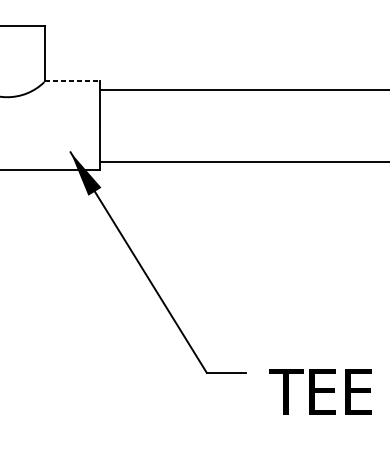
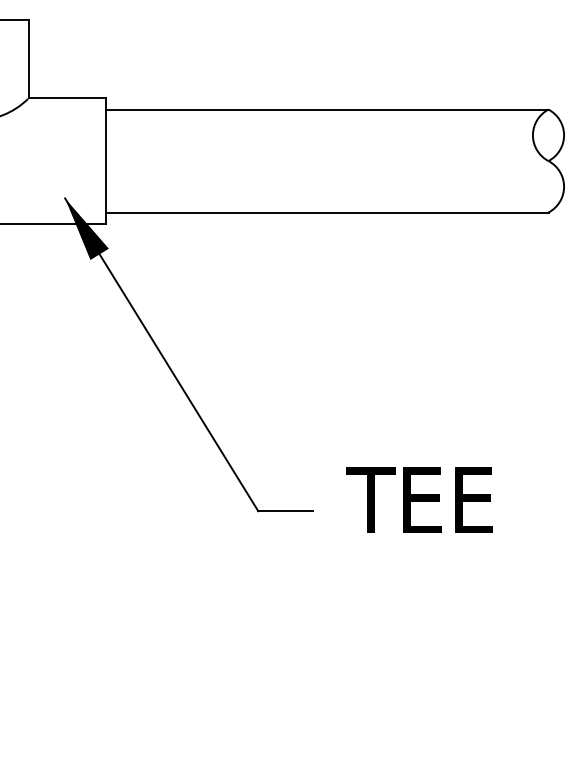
line: (72, 81) -> (67, 97), dashed -> solid
text: (320, 391) -> (419, 499), moved

